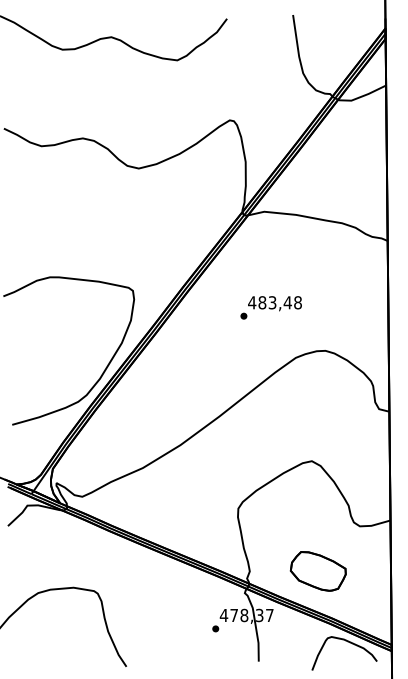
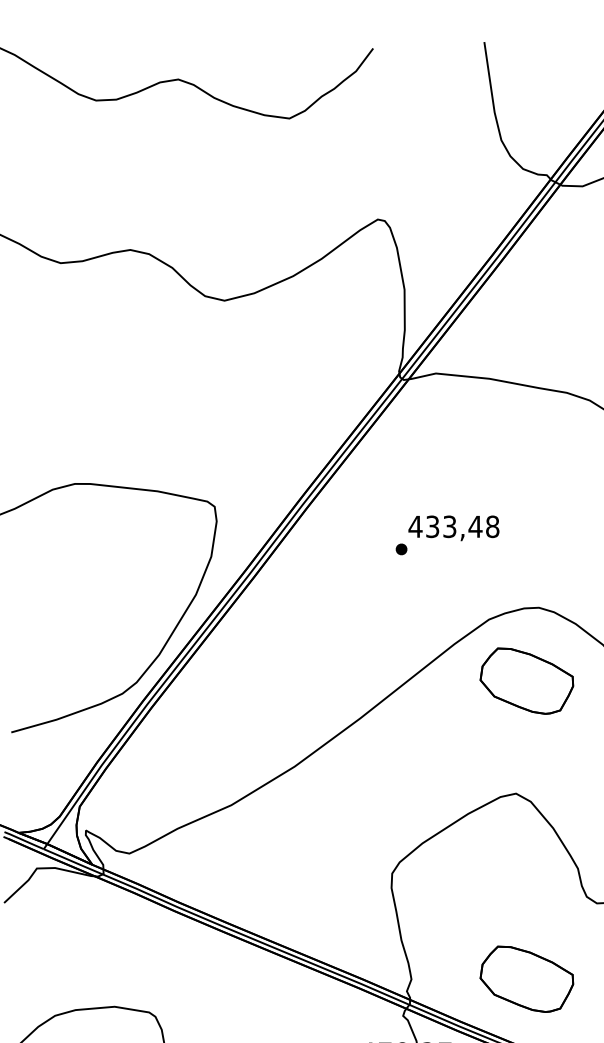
text: (262, 302) -> (432, 526), 483,48 -> 433,48
part: (317, 394) -> (525, 681), added

